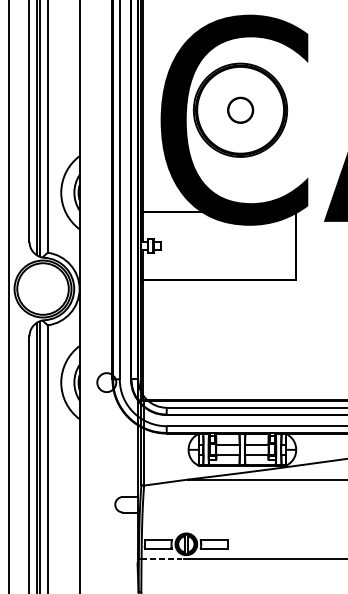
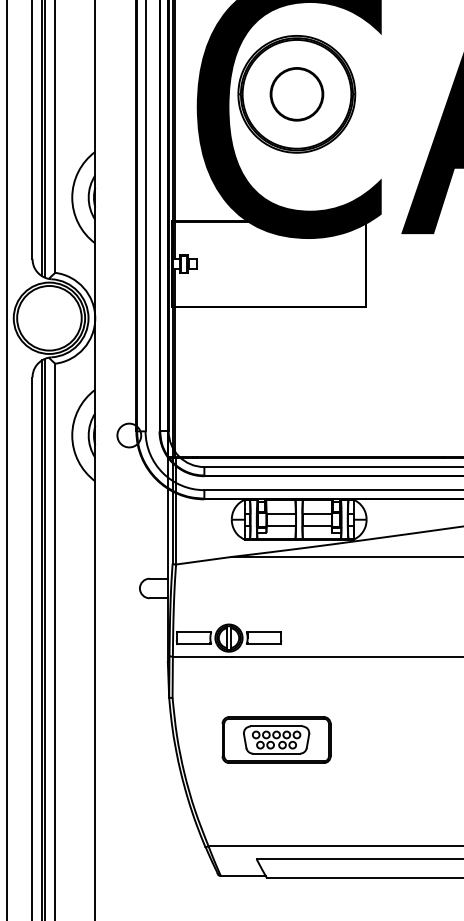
part: (240, 110) -> (296, 94), size x1.67
line: (162, 559) -> (199, 656), dashed -> solid

